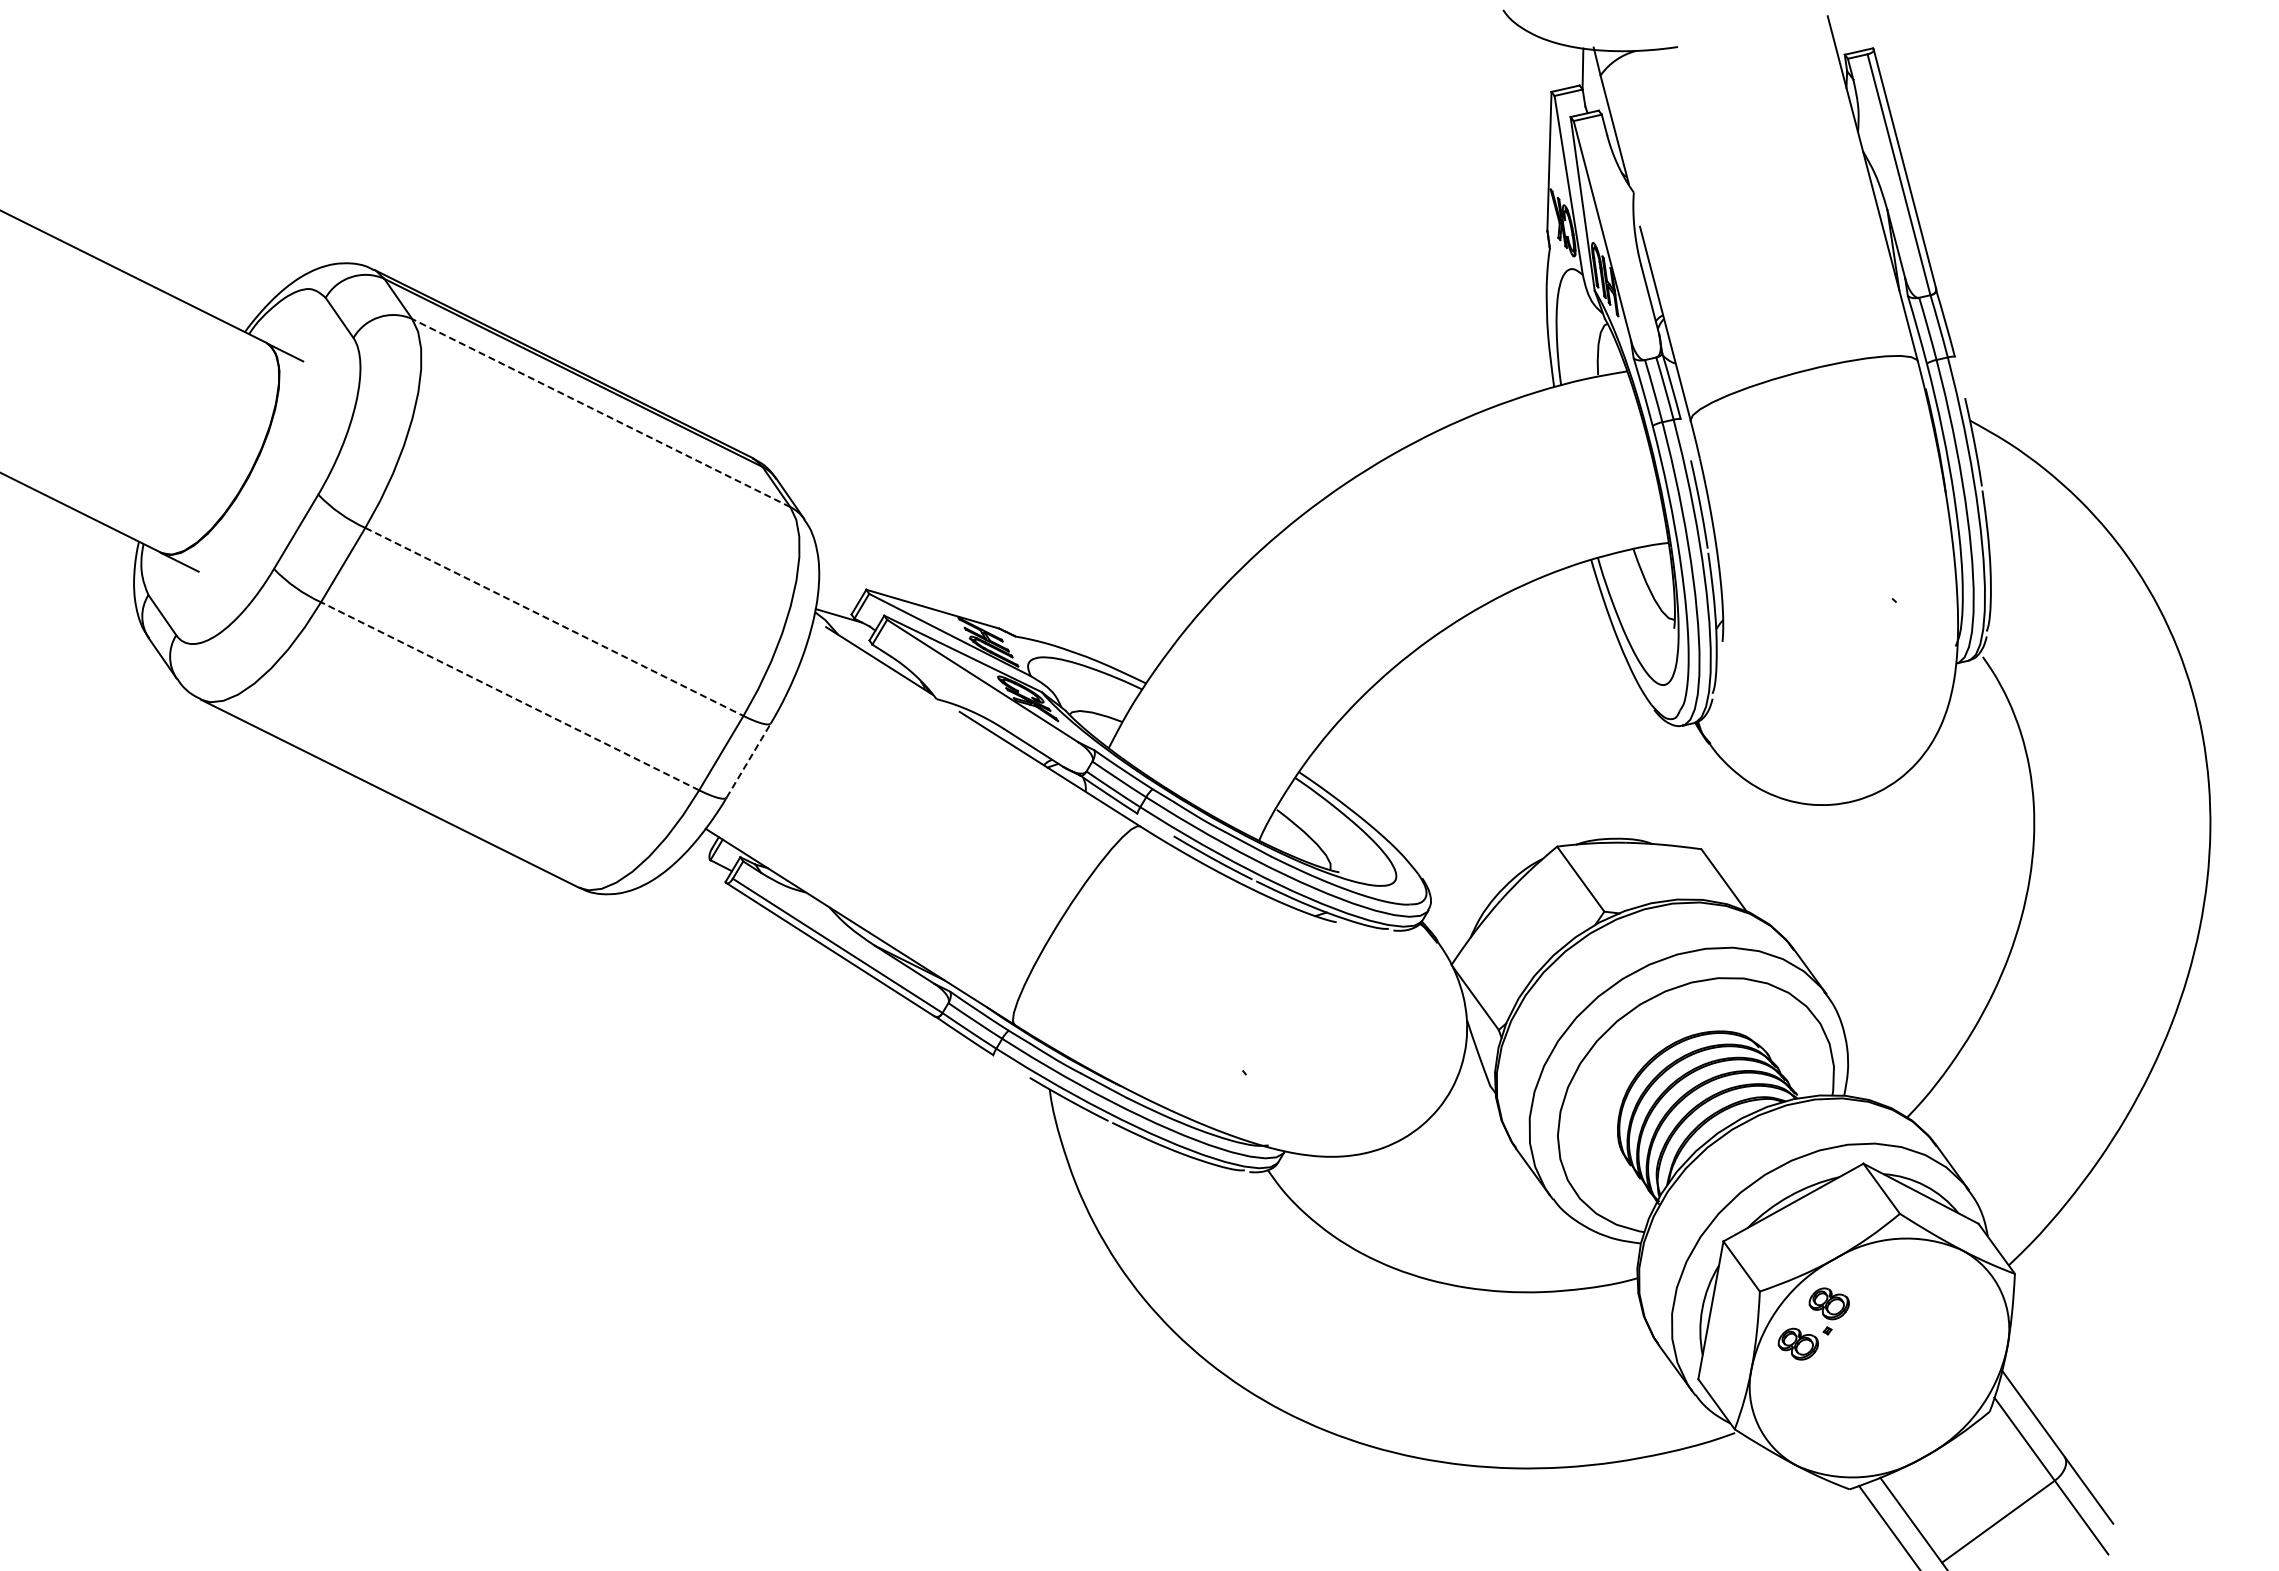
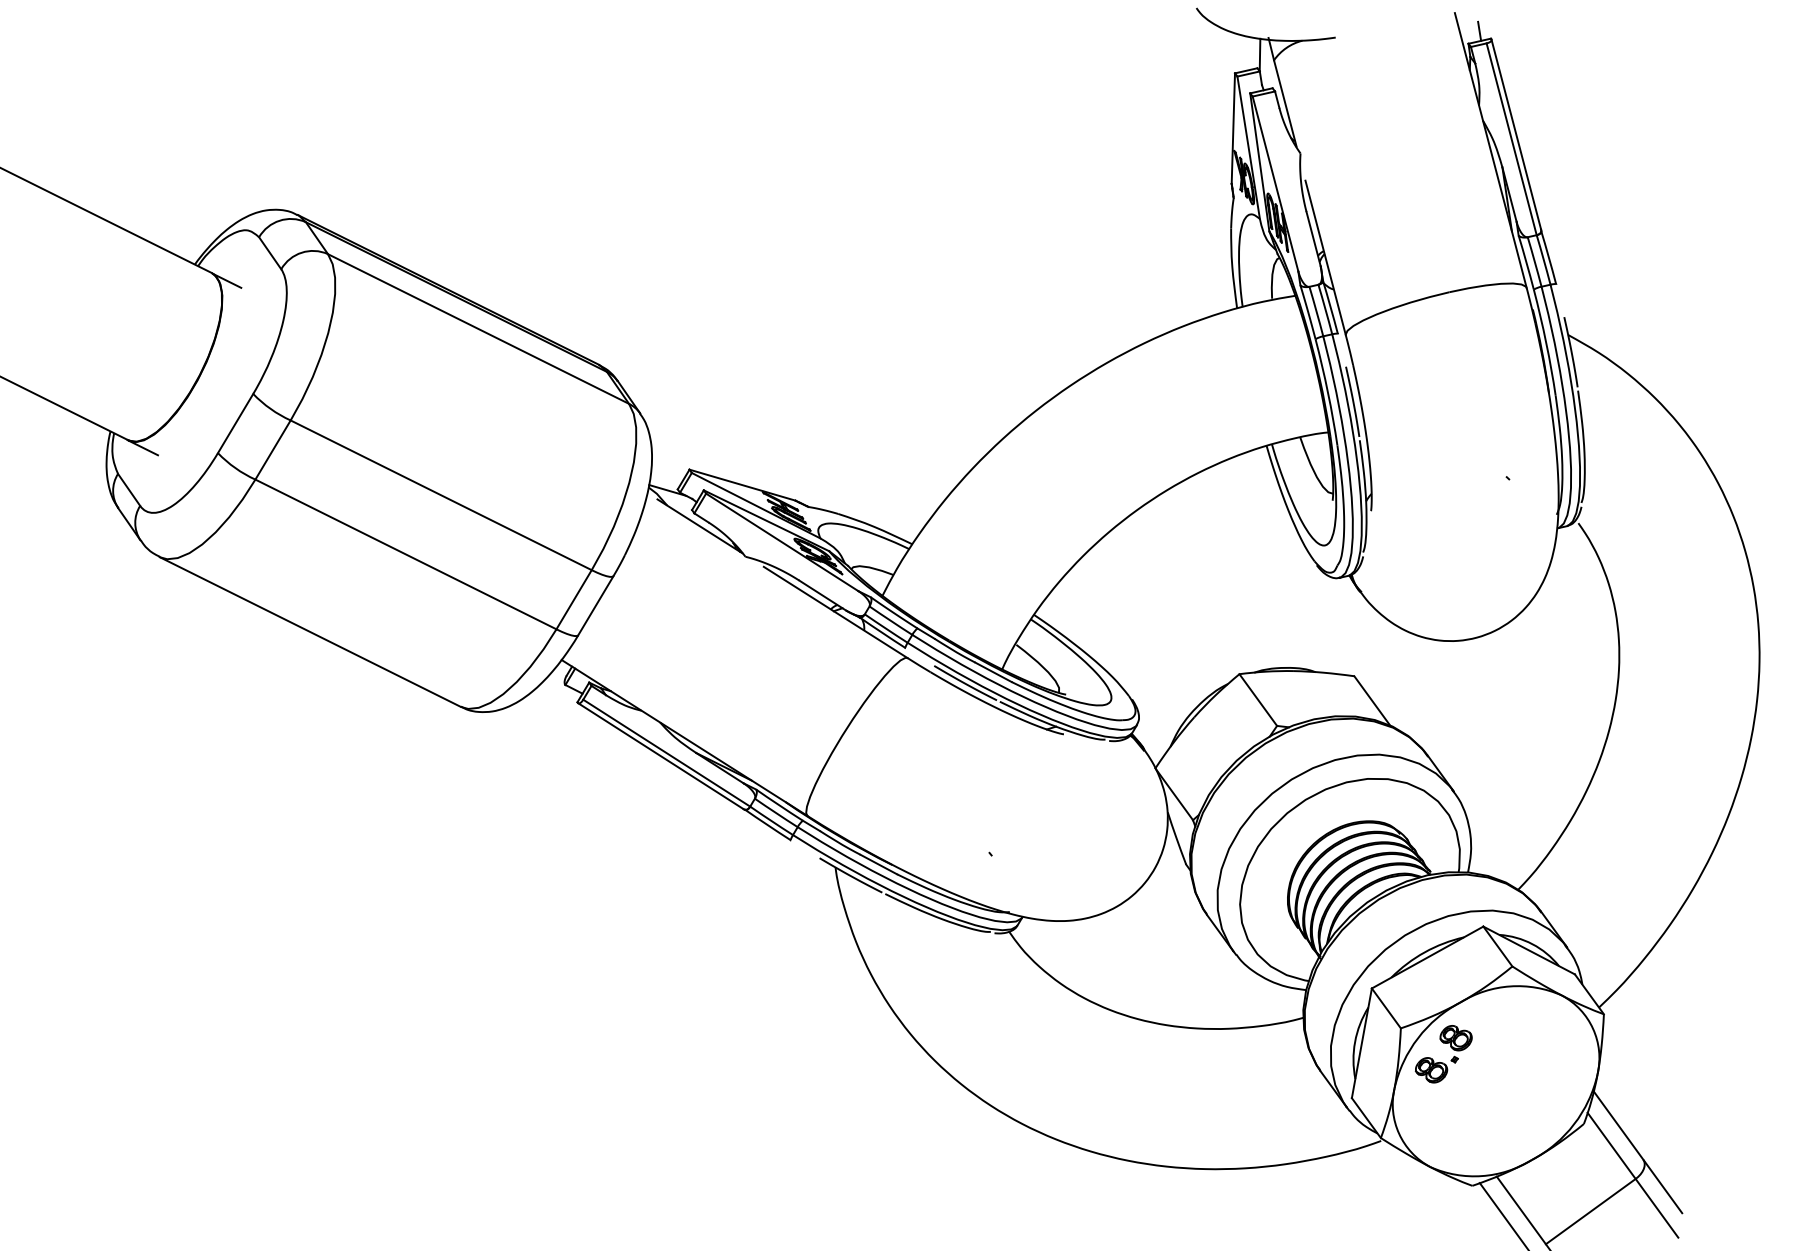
line: (1858, 39) -> (1479, 31), added
line: (600, 412) -> (477, 328), dashed -> solid
line: (554, 622) -> (441, 495), dashed -> solid
line: (509, 696) -> (405, 554), dashed -> solid
line: (748, 760) -> (595, 605), dashed -> solid

